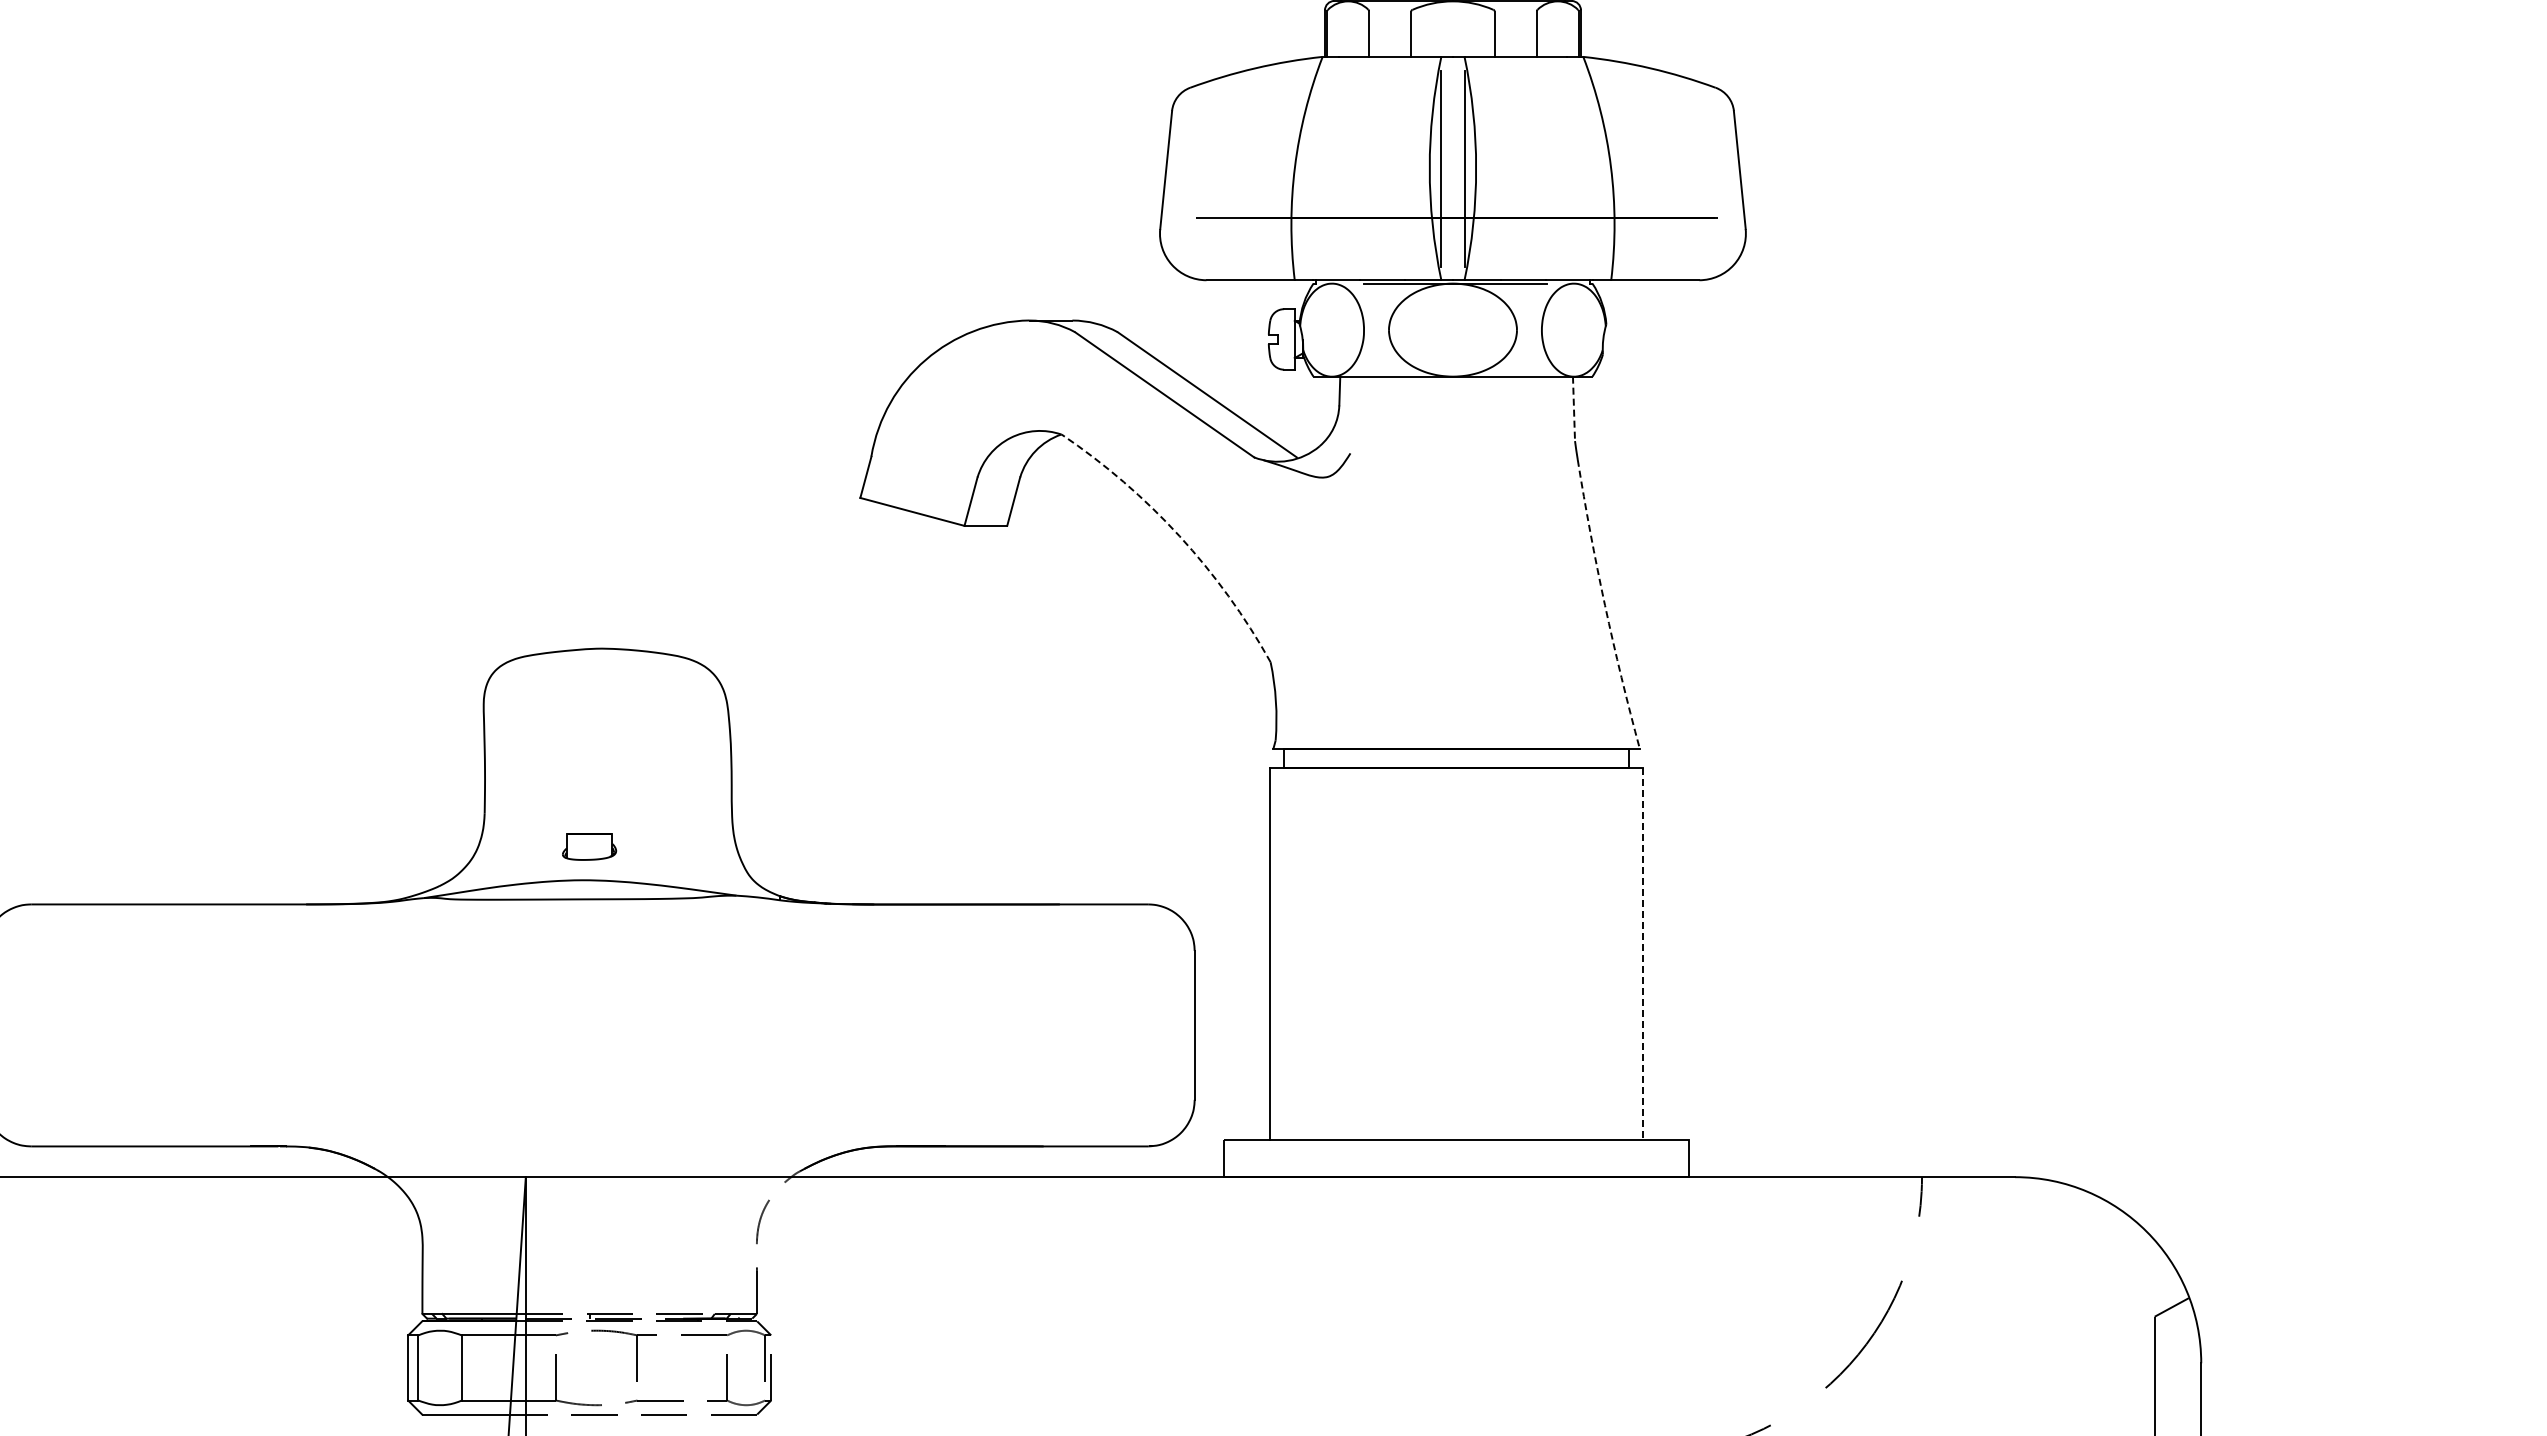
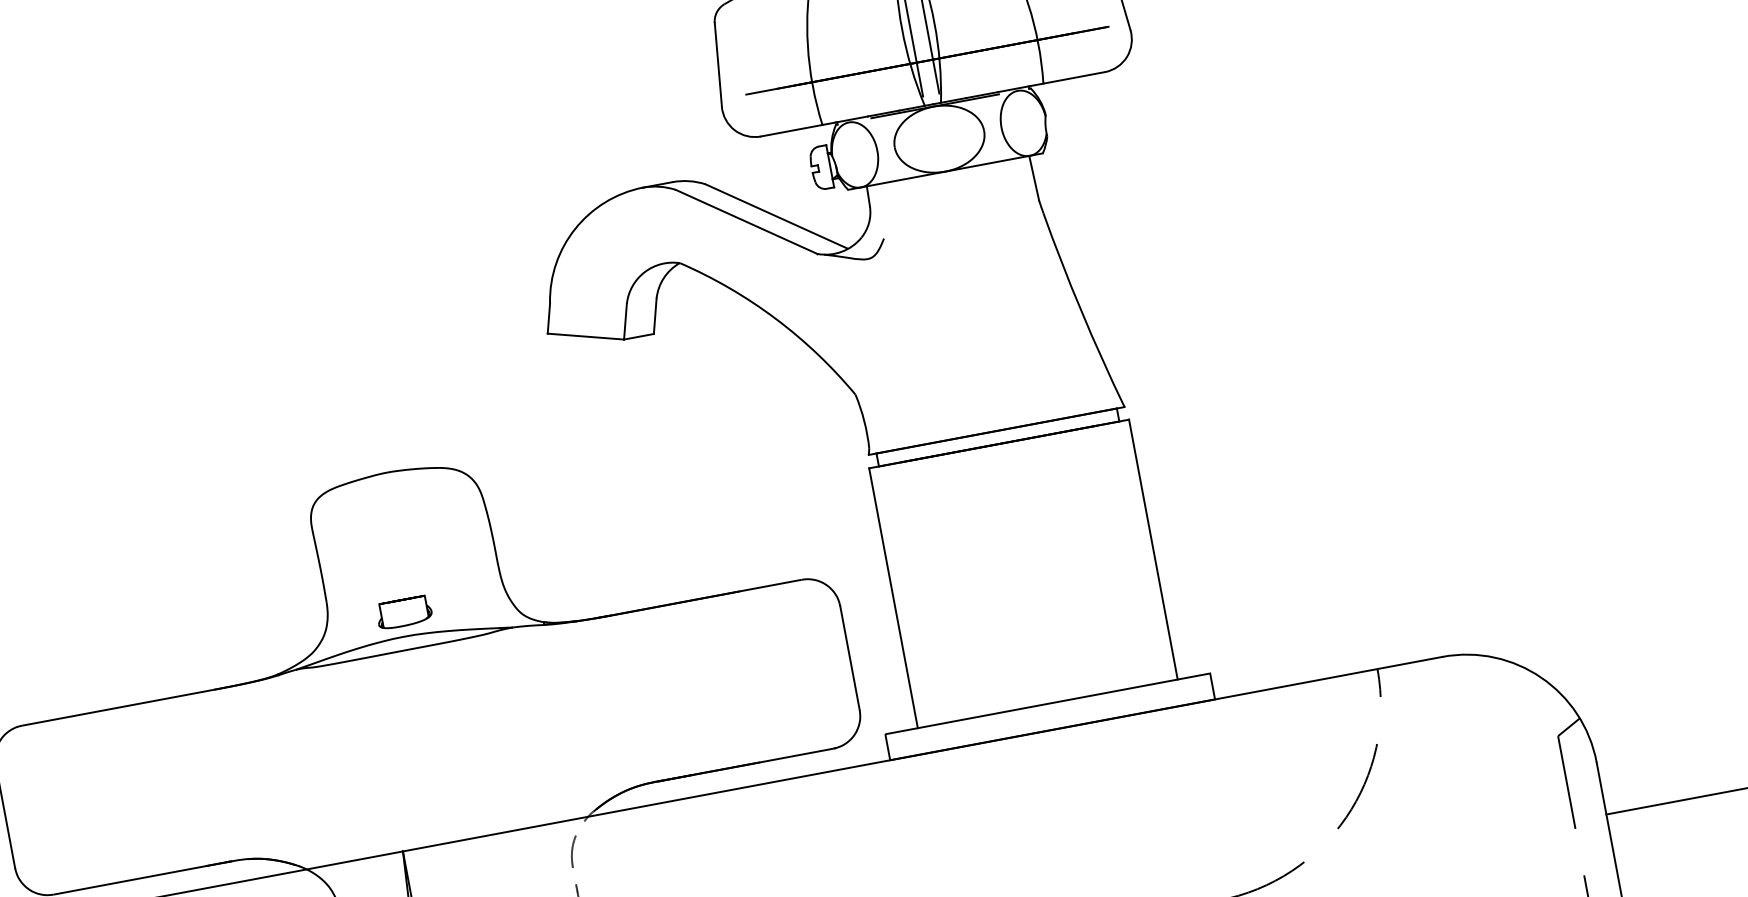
line: (1574, 409) -> (1034, 178), dashed -> solid
arc: (1179, 536) -> (775, 318), dashed -> solid
arc: (1605, 605) -> (1081, 311), dashed -> solid
part: (589, 847) -> (404, 613), size x1.43
line: (1642, 954) -> (1153, 550), dashed -> solid

